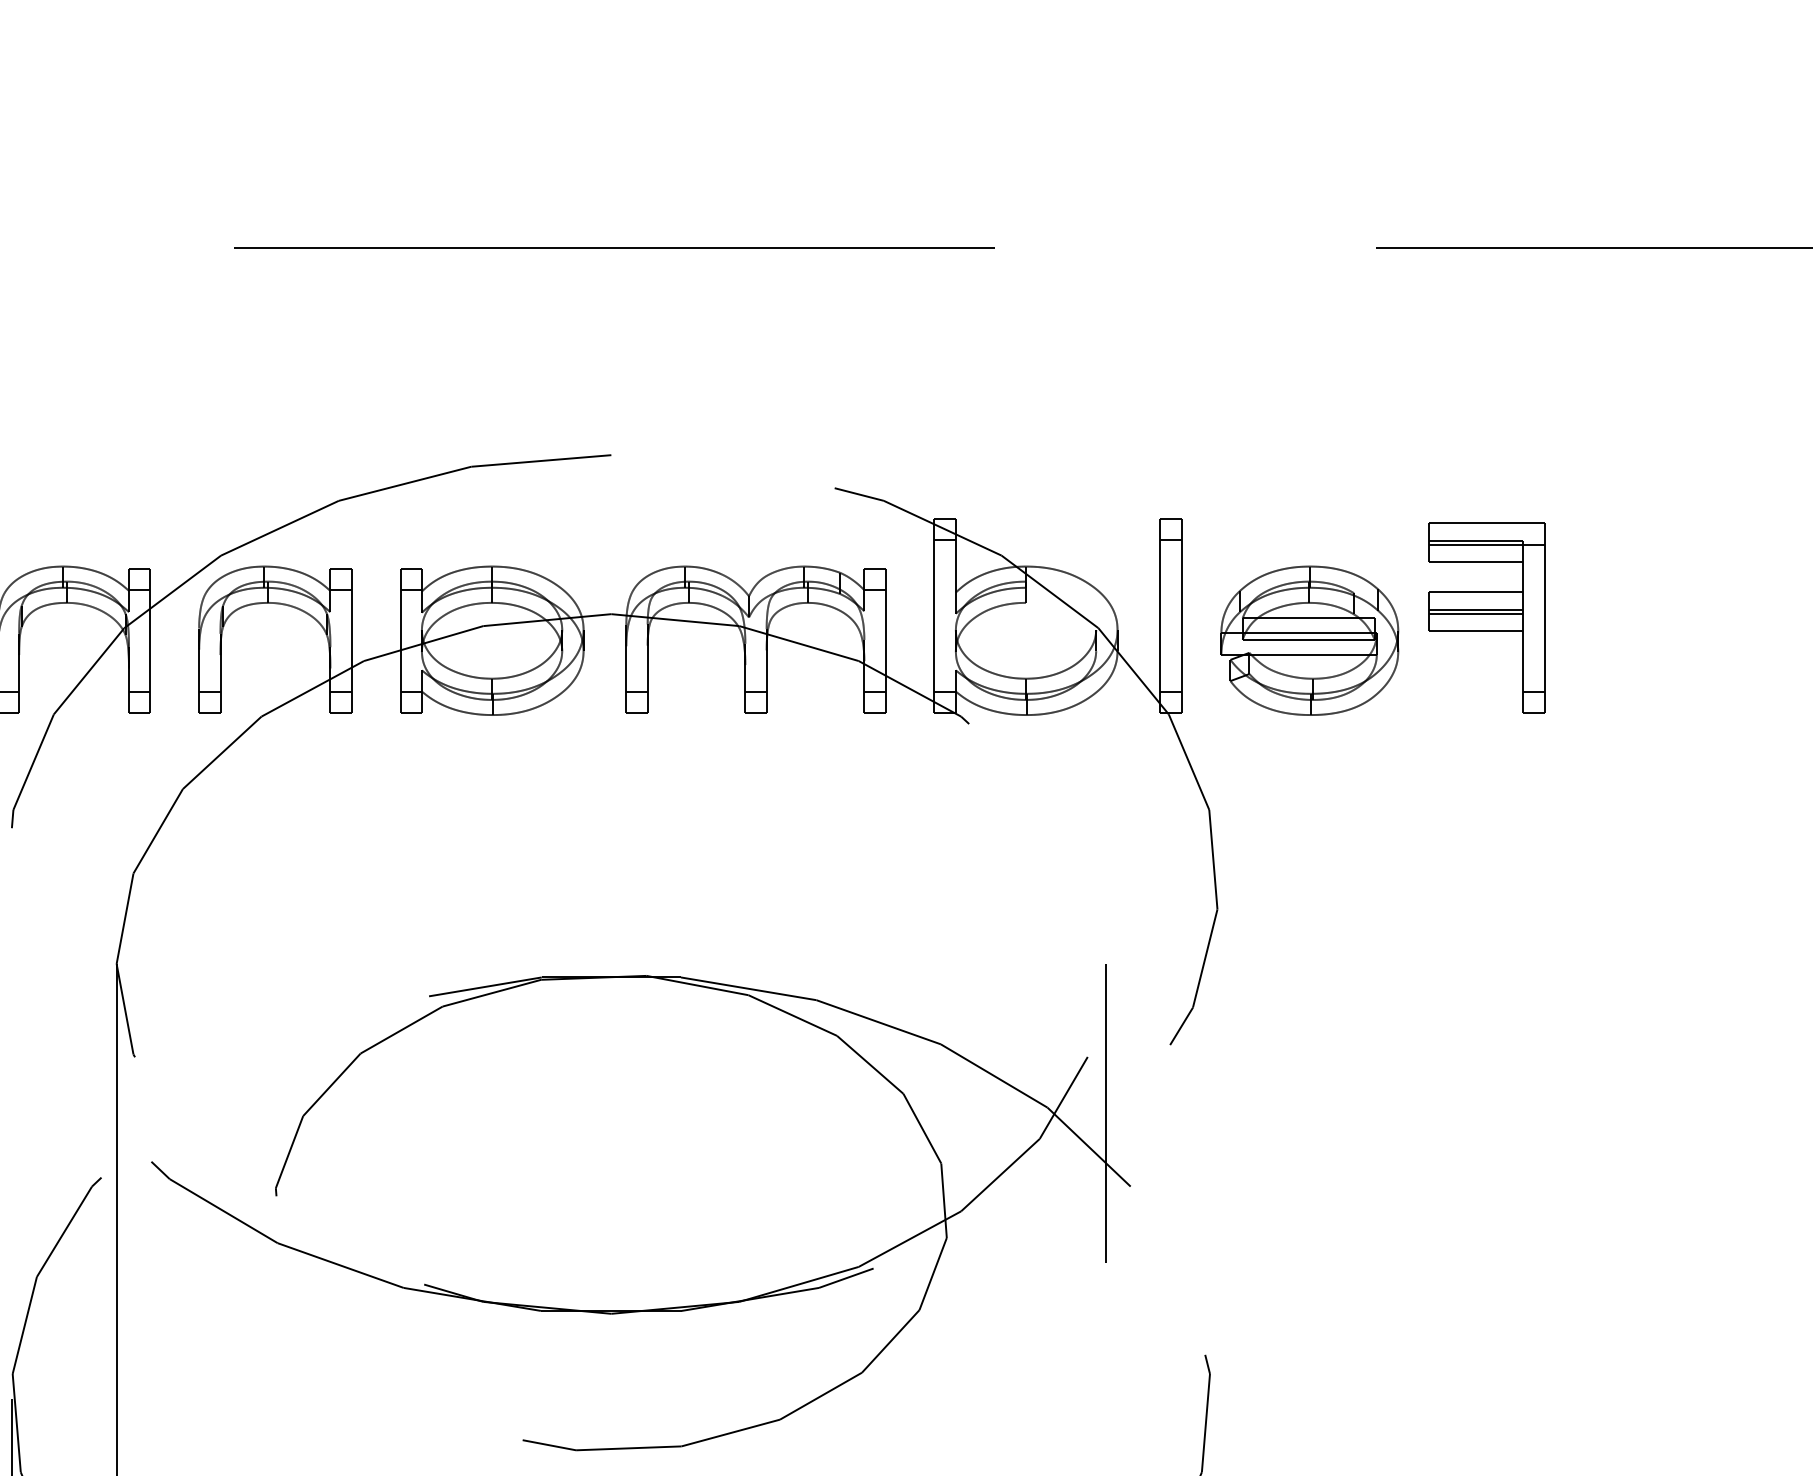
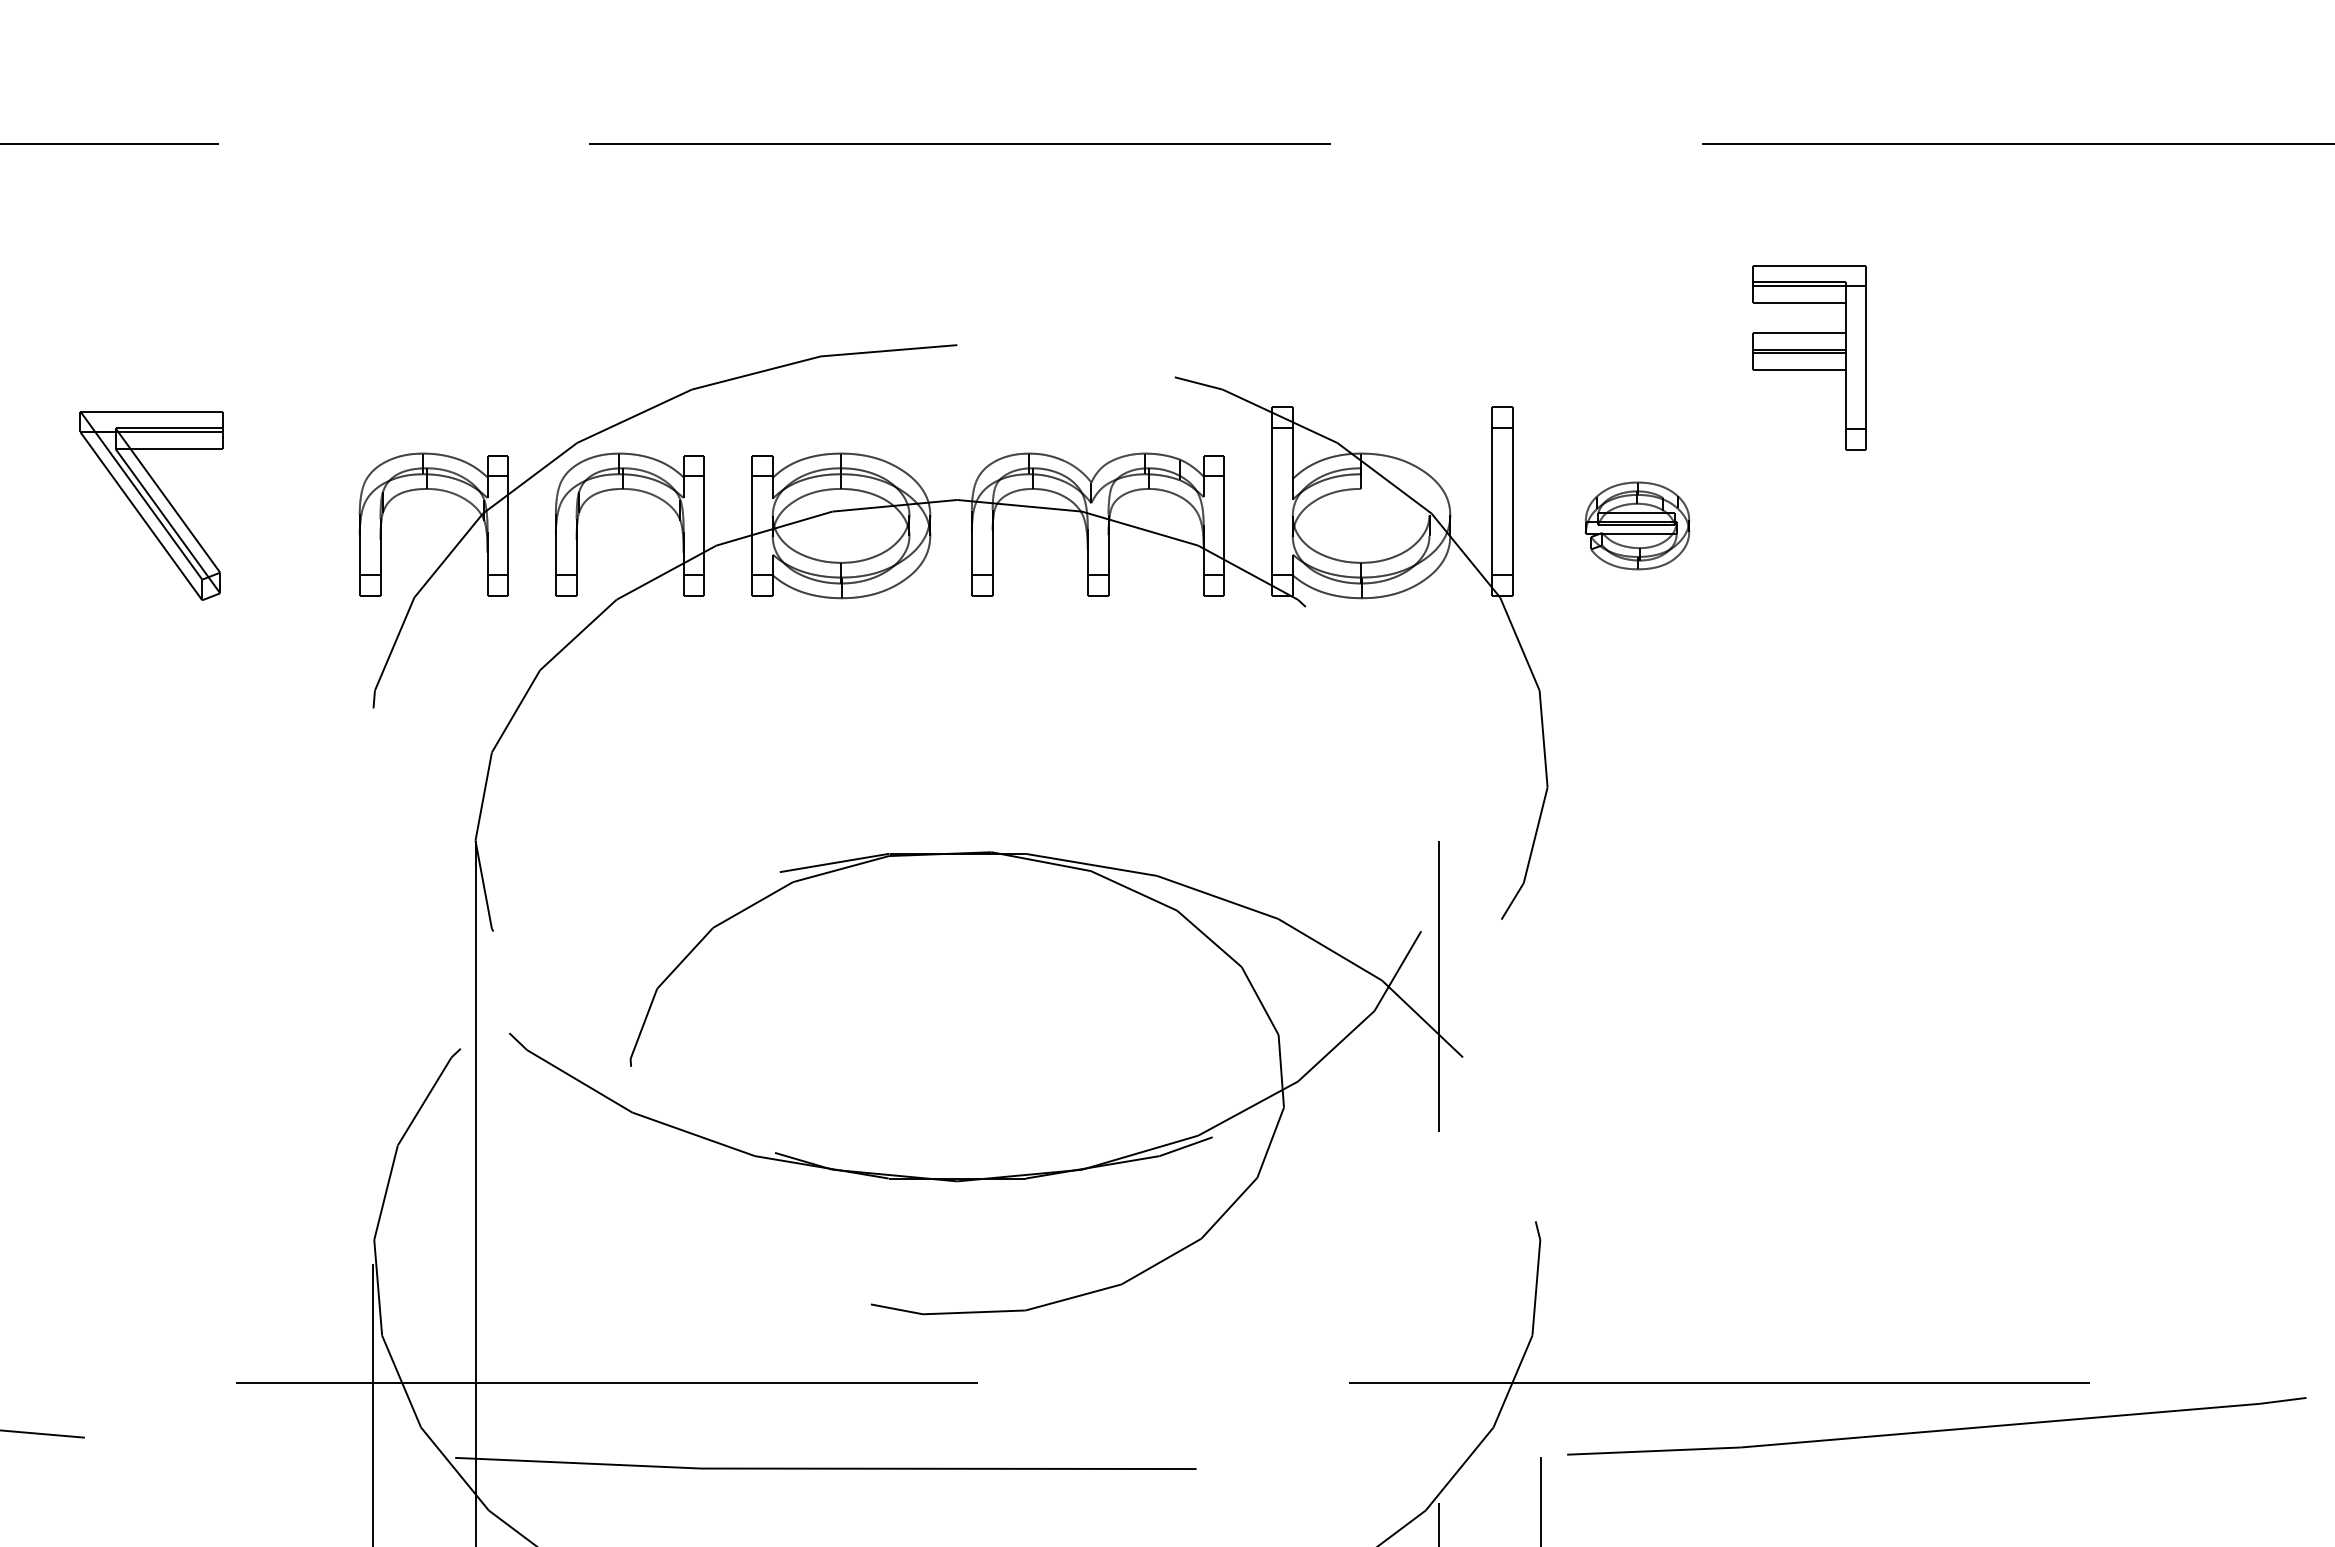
part: (1486, 617) -> (1809, 357), moved
part: (1309, 640) -> (1637, 525), size x0.6

